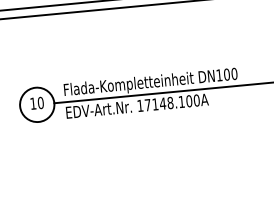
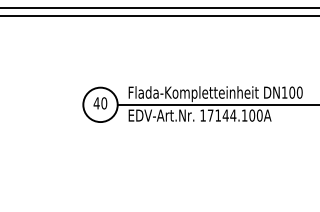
text: (170, 102) -> (233, 115), 17148.100A -> 17144.100A
text: (33, 103) -> (96, 103), 10 -> 40

